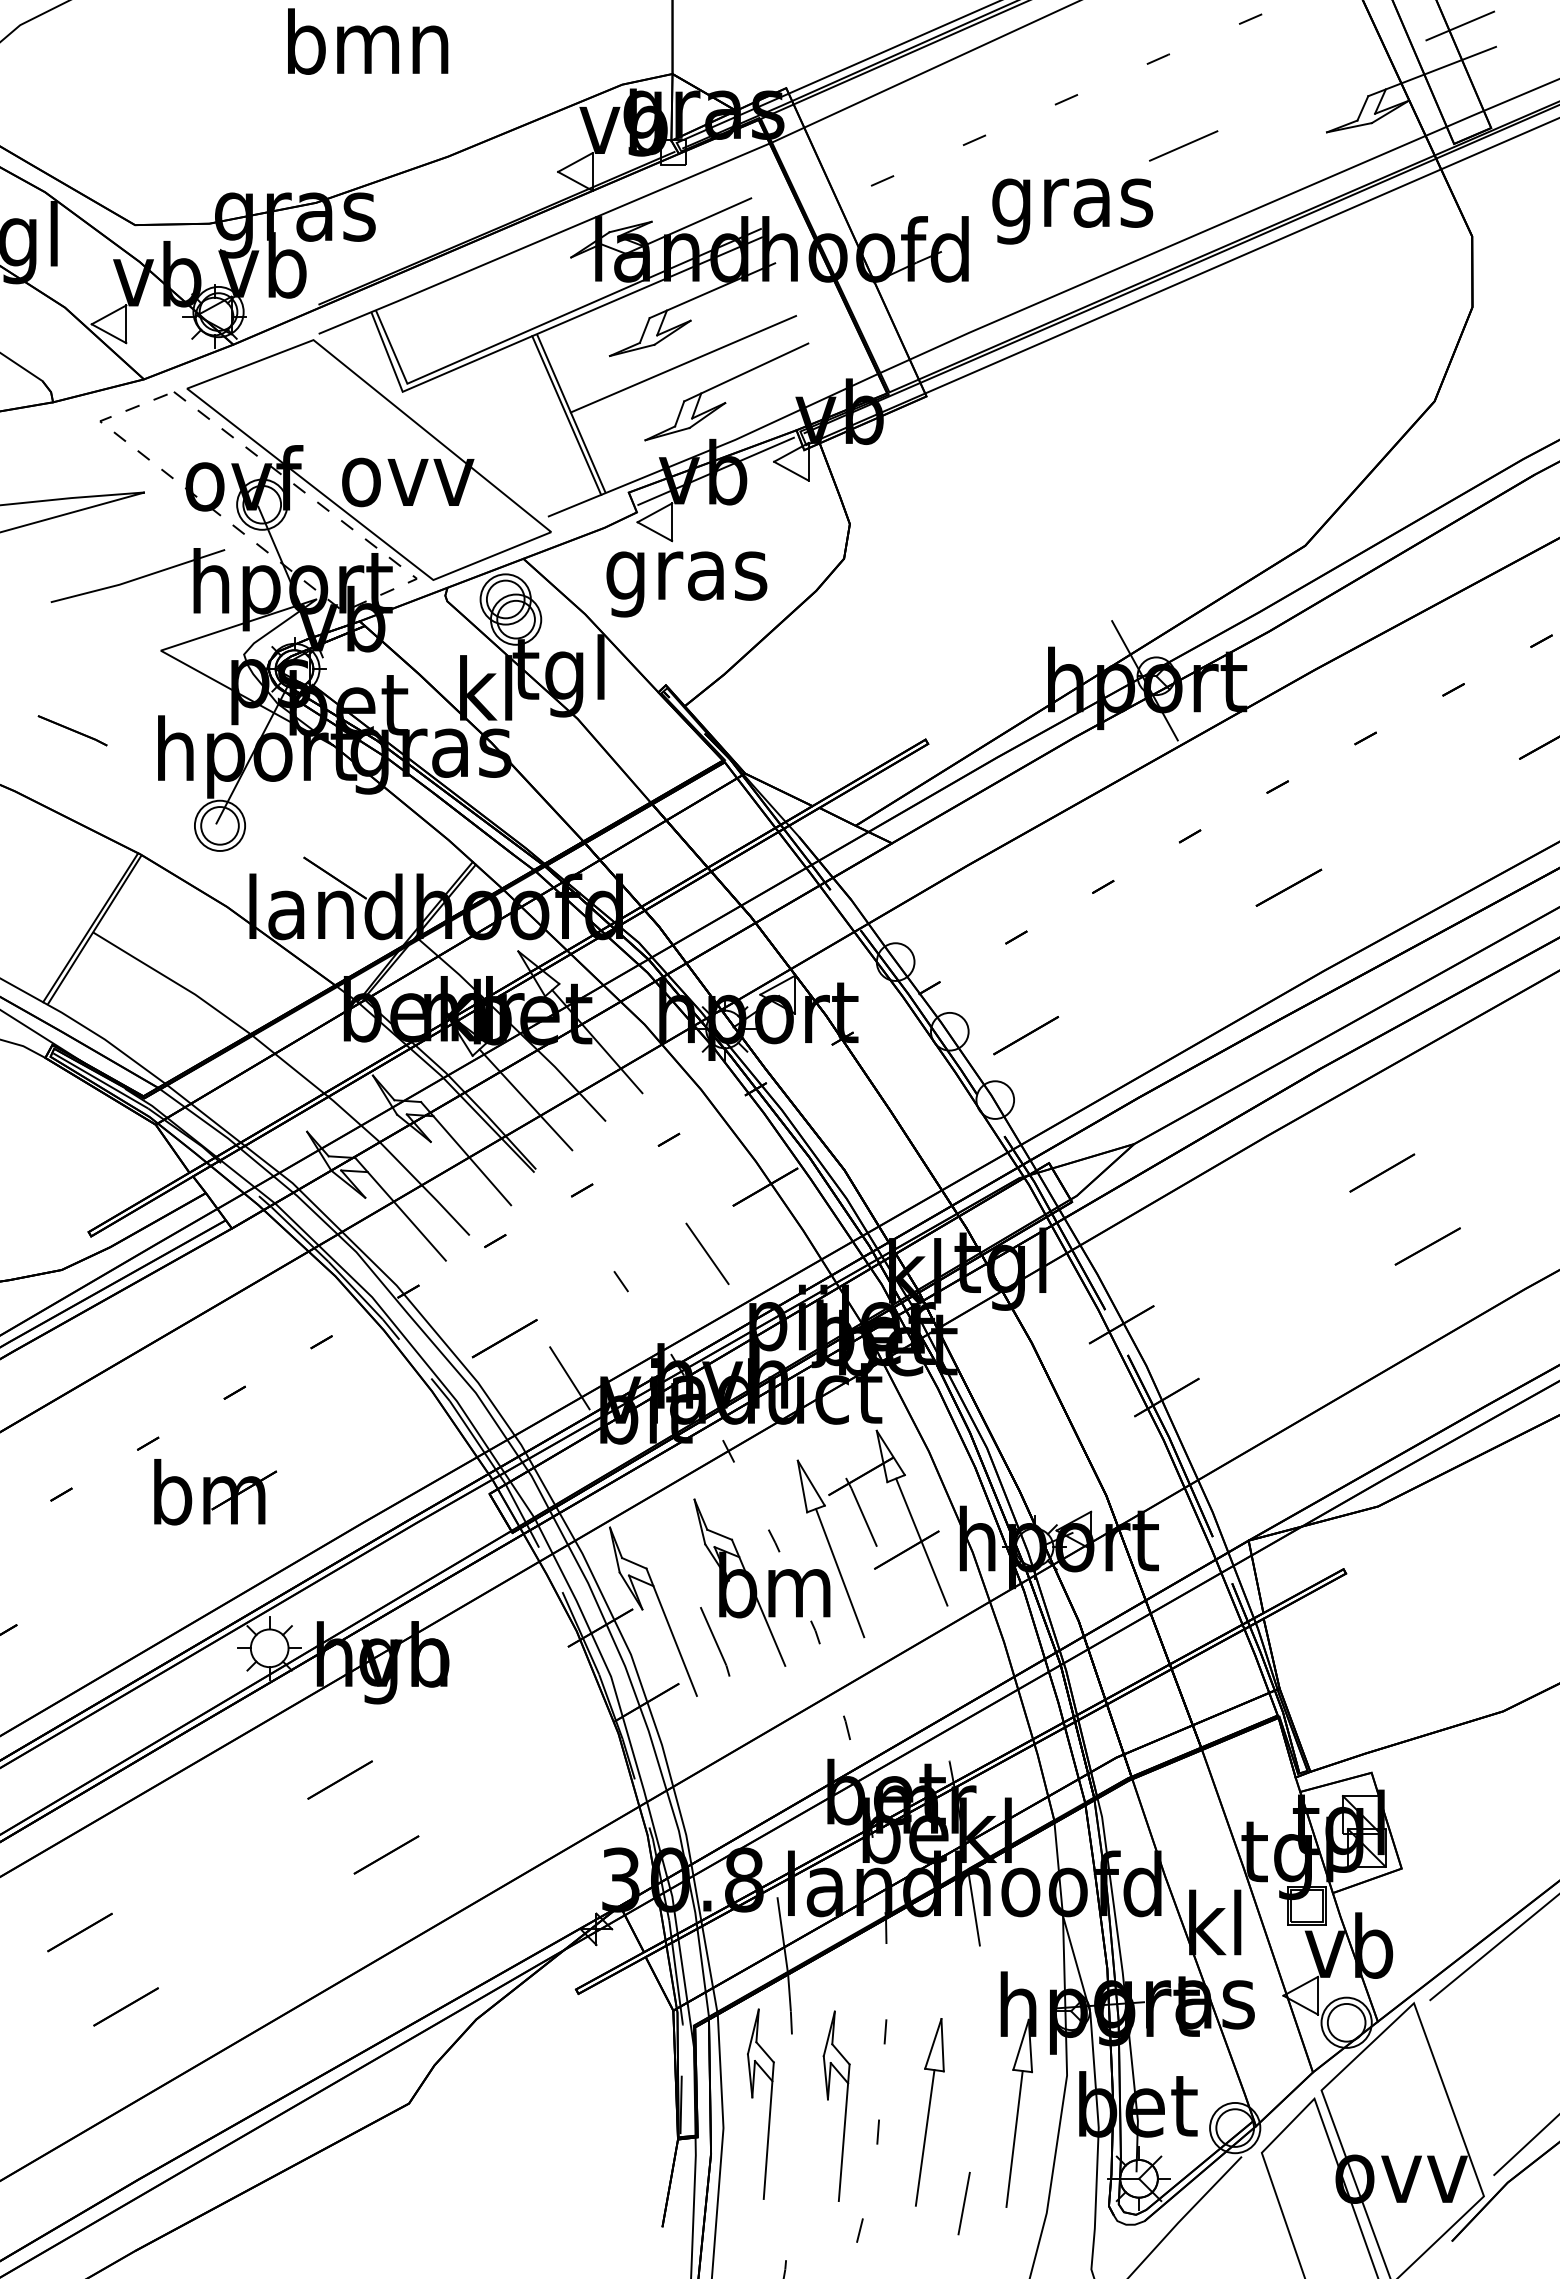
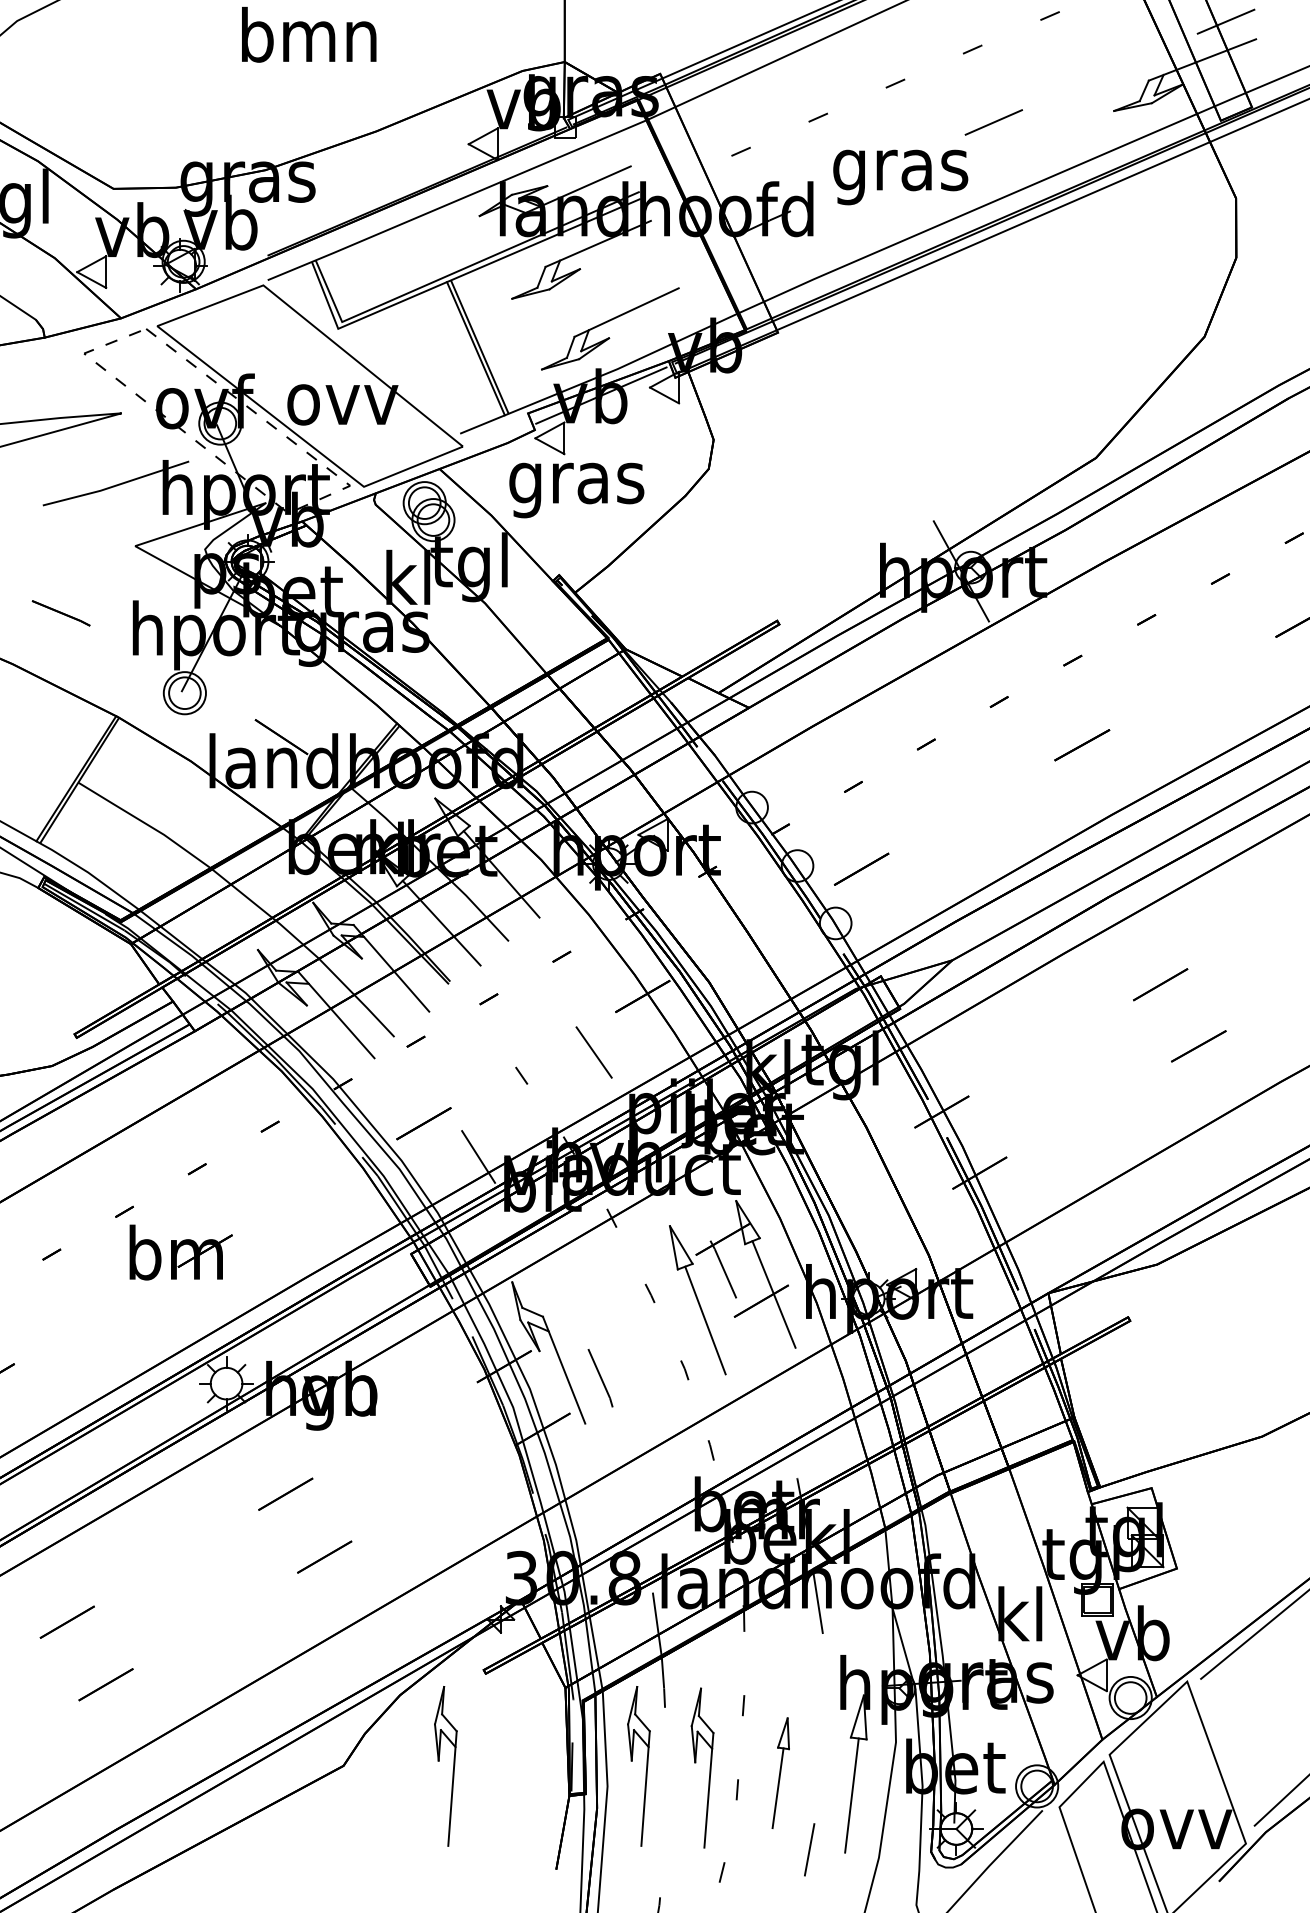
line: (683, 364) -> (573, 305), removed
part: (761, 1582) -> (639, 1328), removed
part: (523, 2098) -> (439, 1761), added
part: (929, 2112) -> (780, 1773), size x0.7

